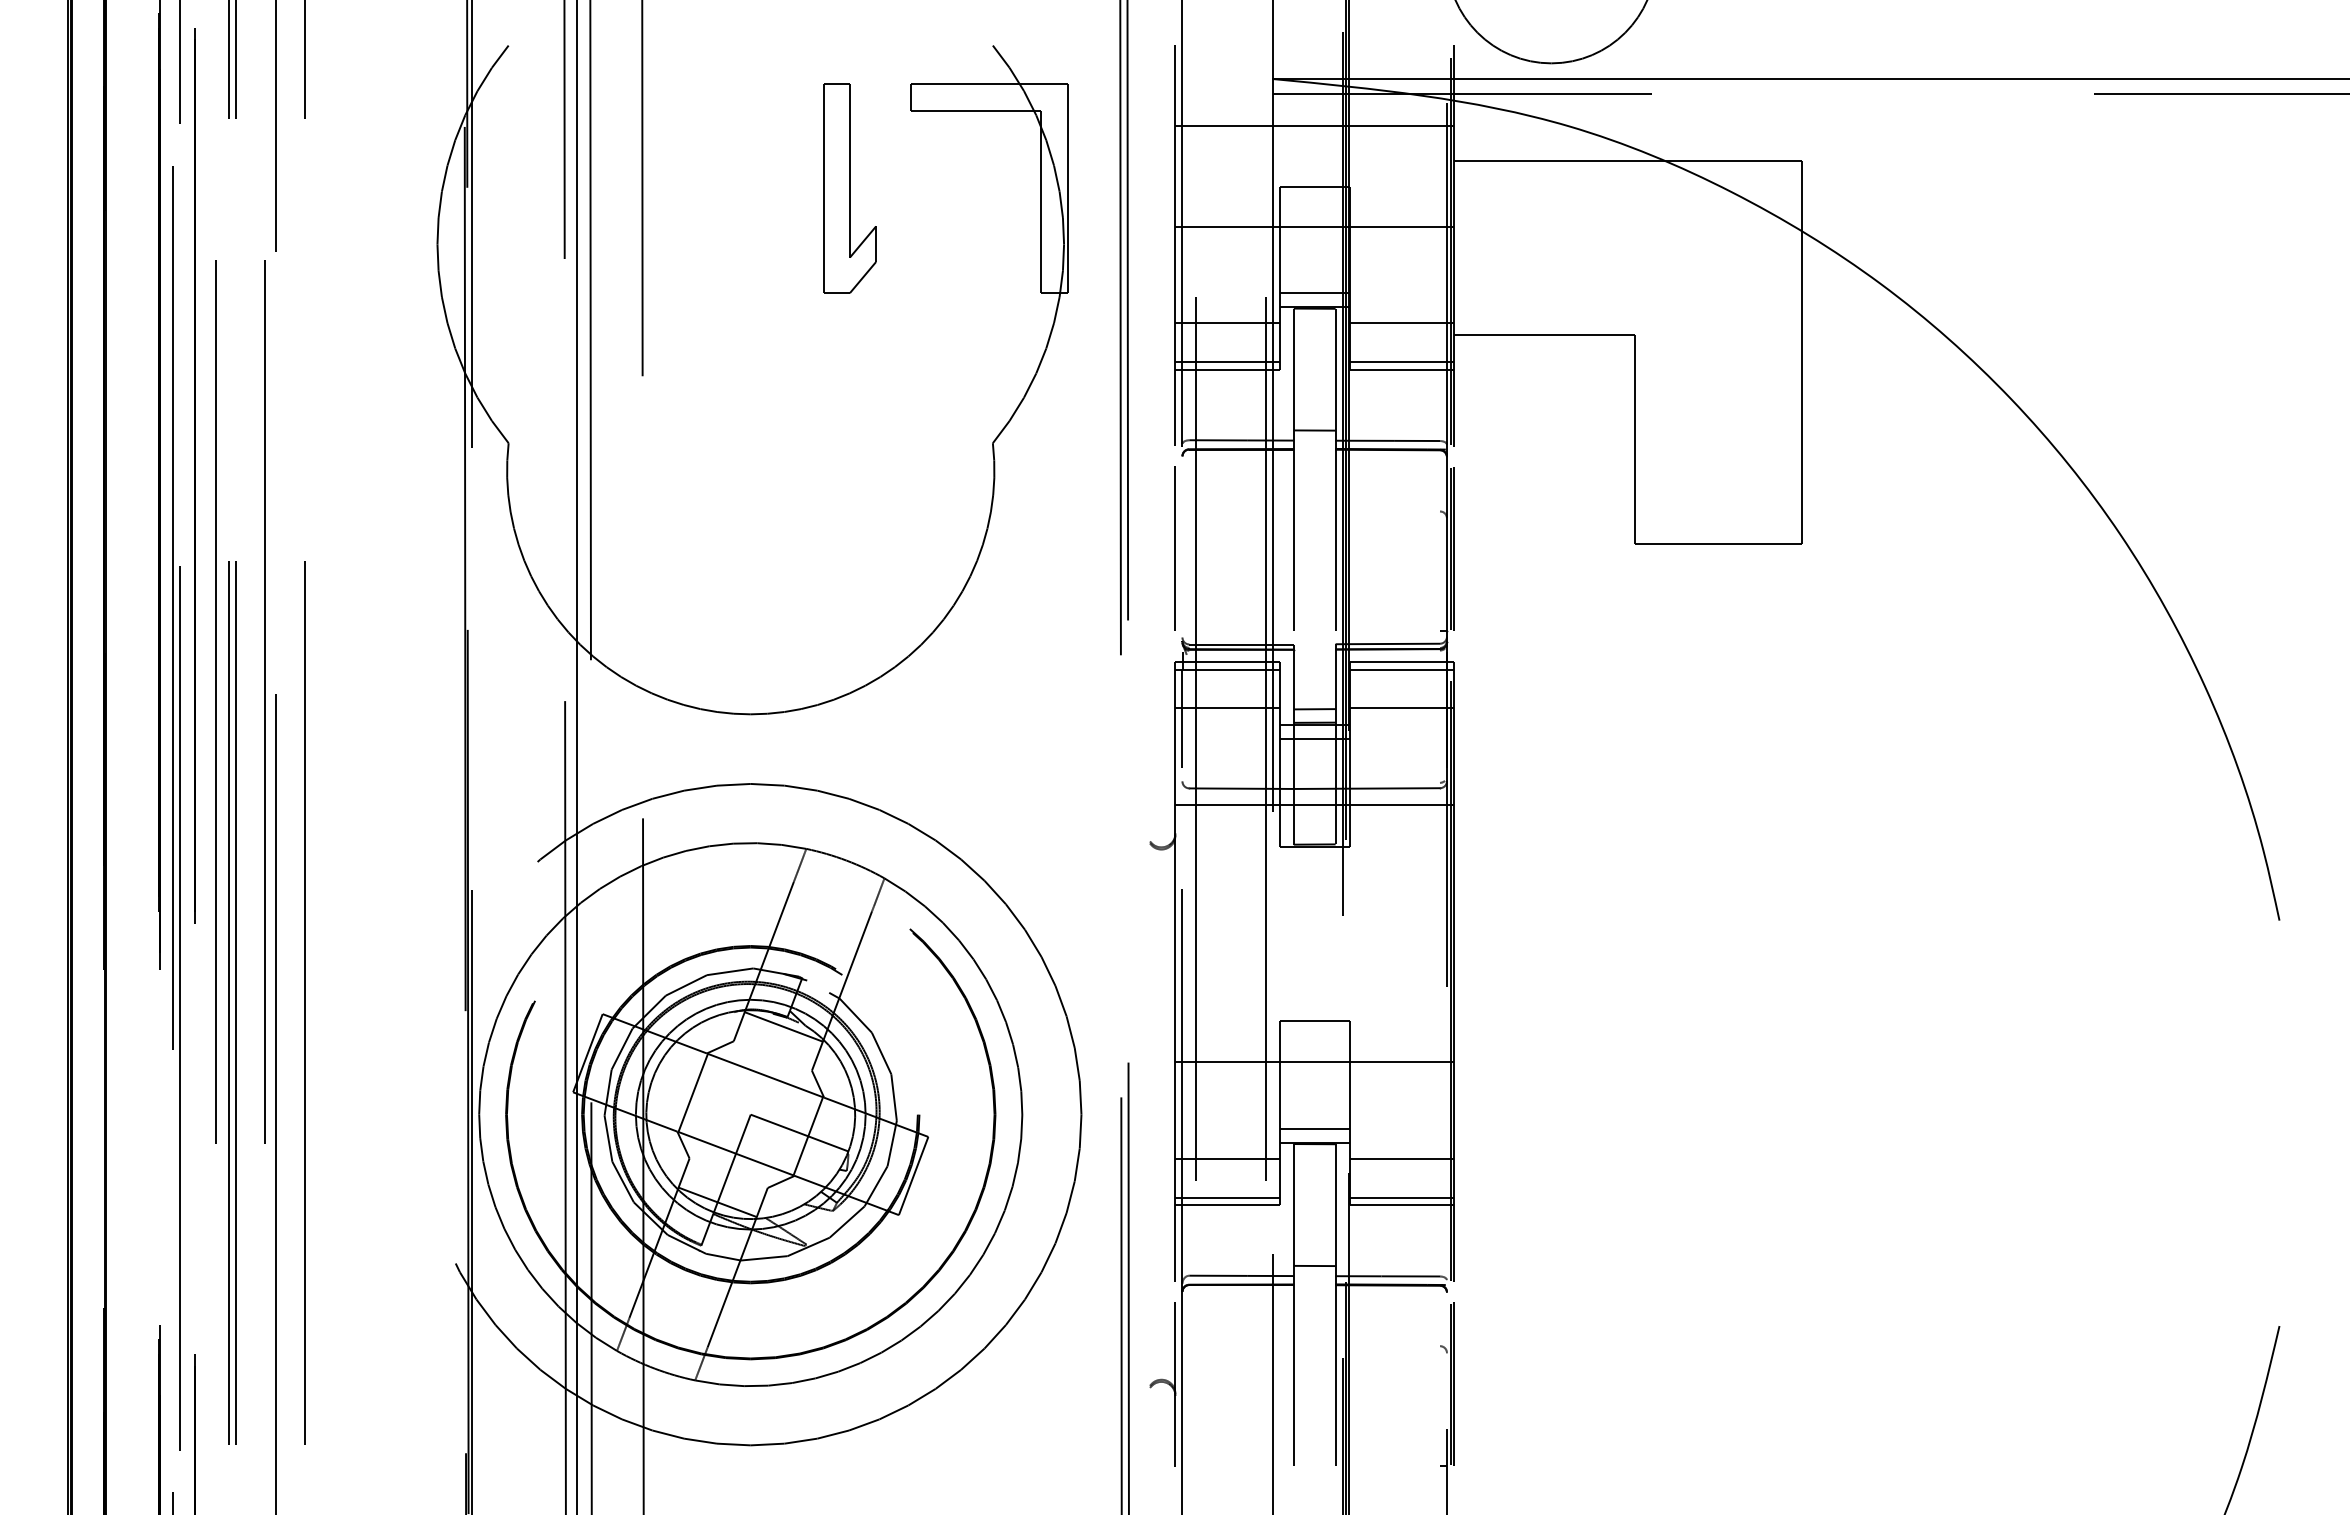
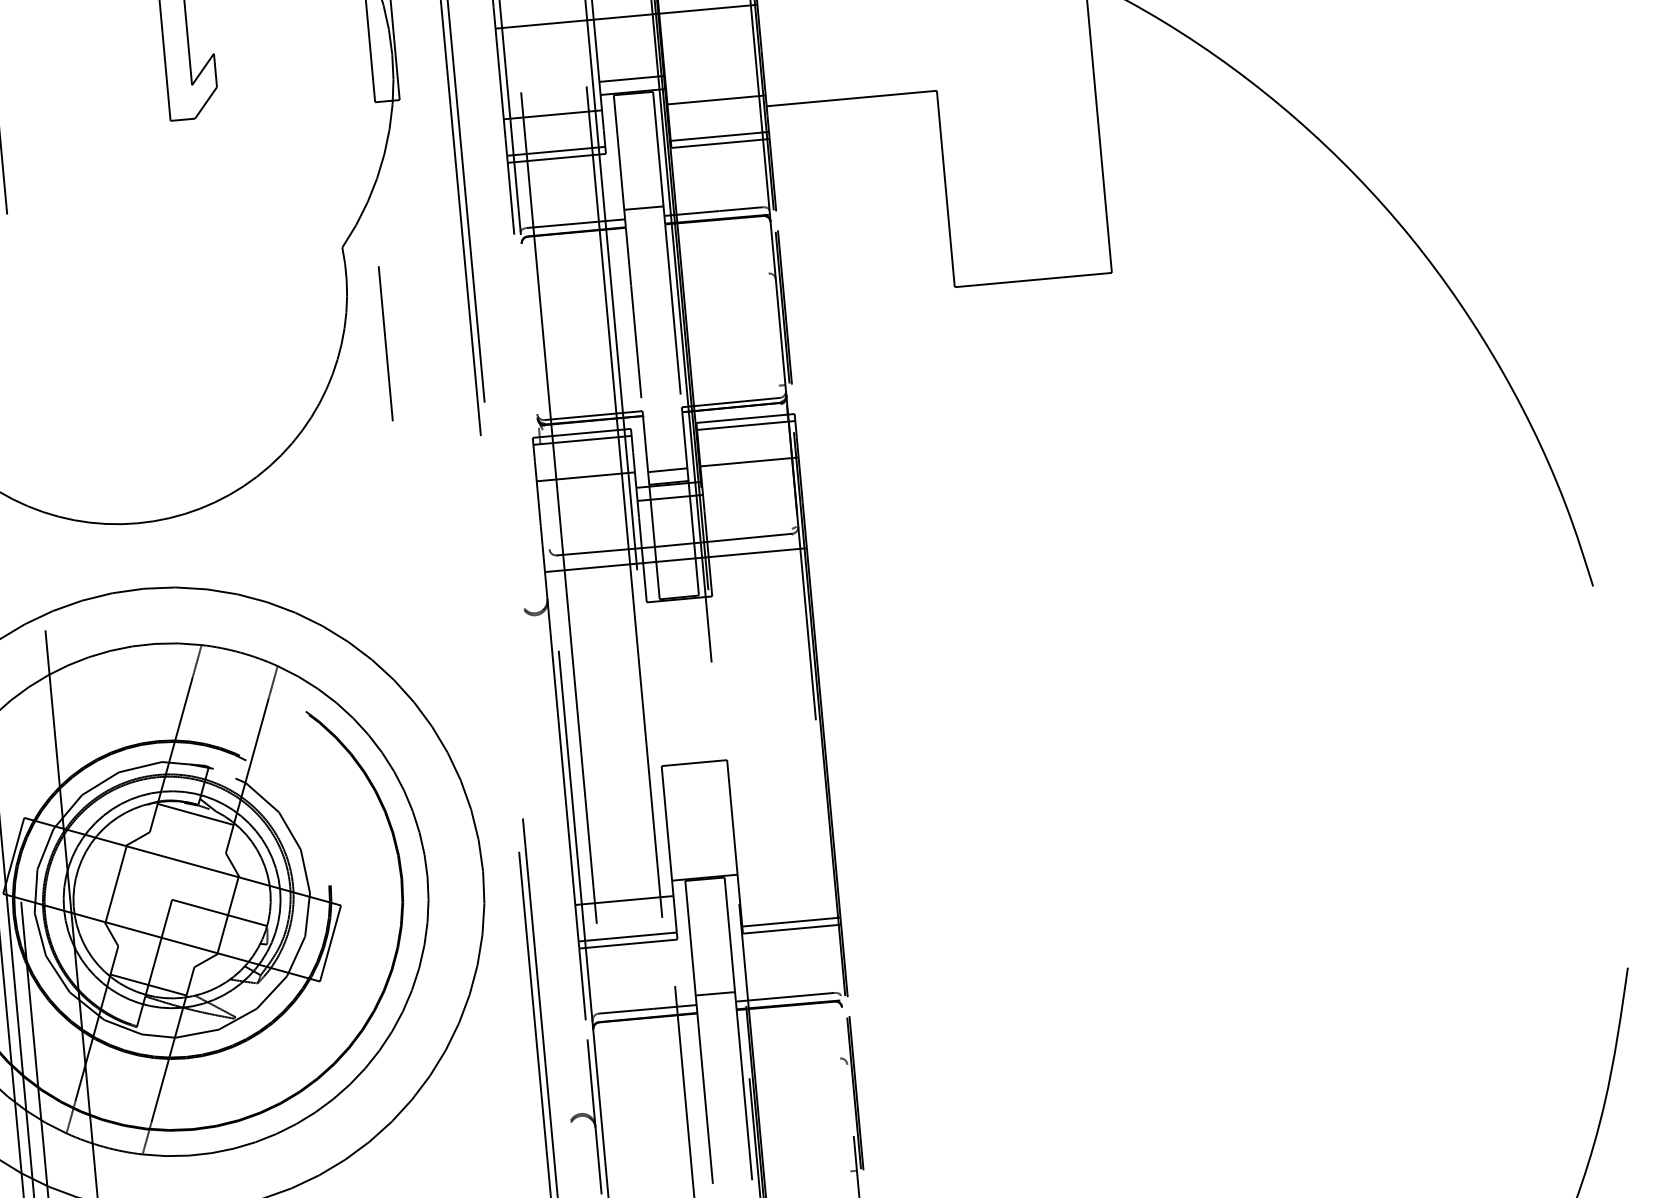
line: (1174, 548) -> (384, 343), moved
line: (1182, 719) -> (544, 491), removed
line: (1314, 1062) -> (697, 802), removed
line: (1314, 1128) -> (703, 864), removed
line: (1401, 1158) -> (787, 885), removed

